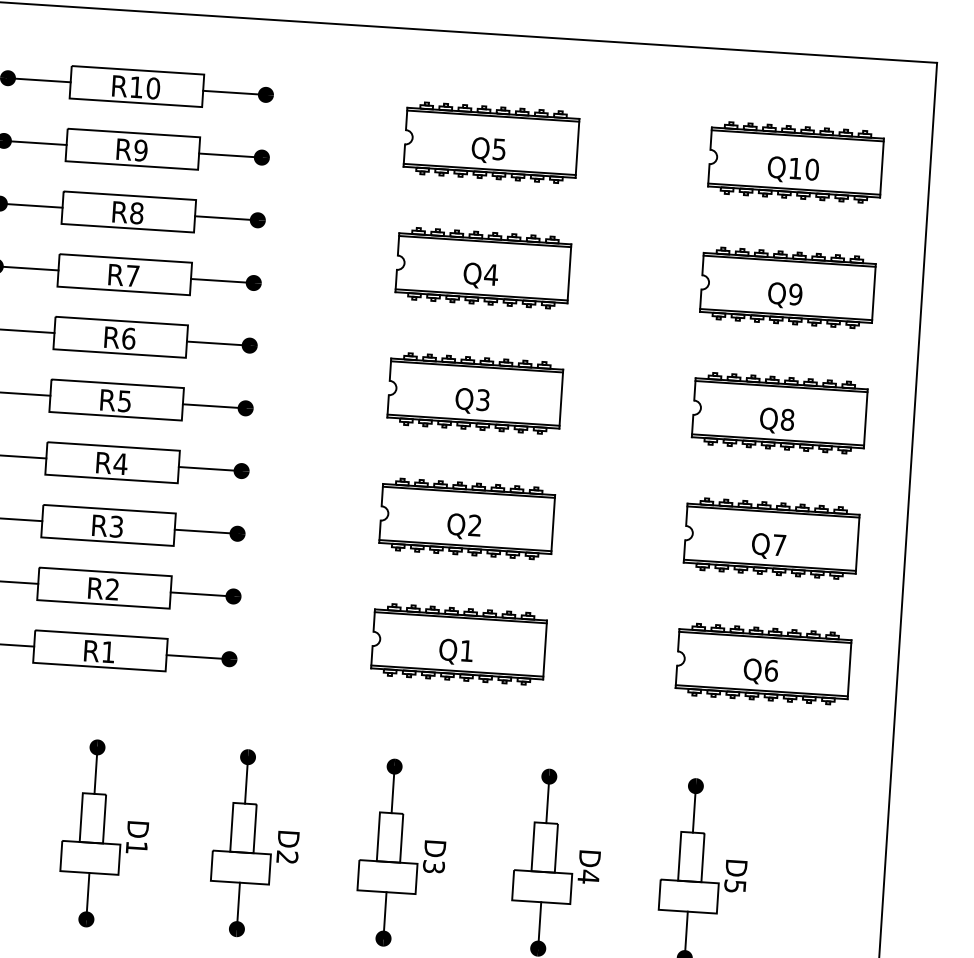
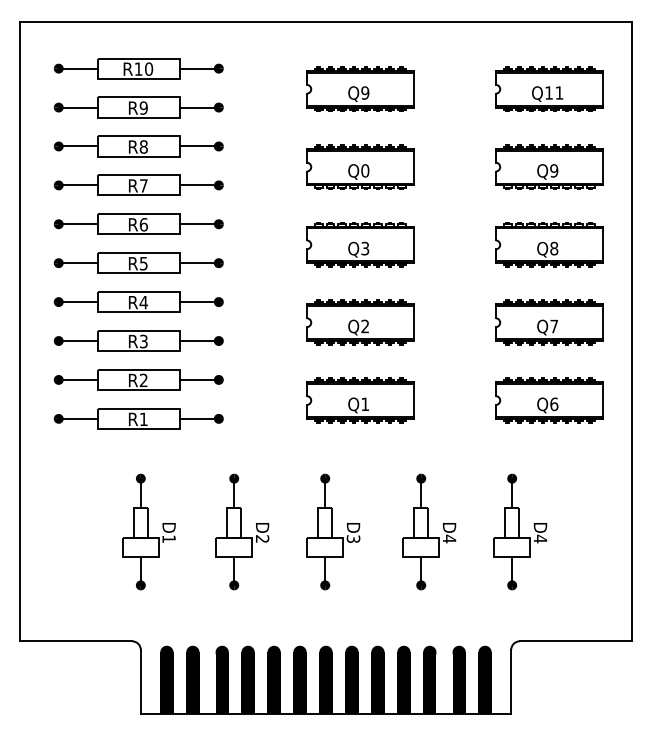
text: (499, 148) -> (365, 92), Q5 -> Q9
text: (812, 168) -> (559, 92), Q10 -> Q11
text: (491, 274) -> (365, 170), Q4 -> Q0
text: (735, 885) -> (540, 538), D5 -> D4

